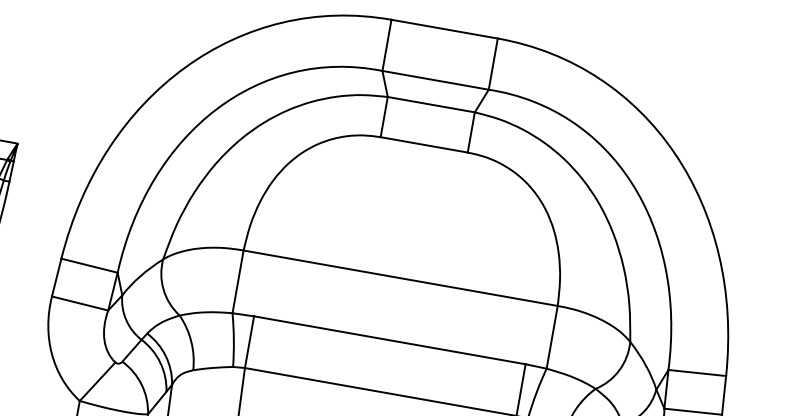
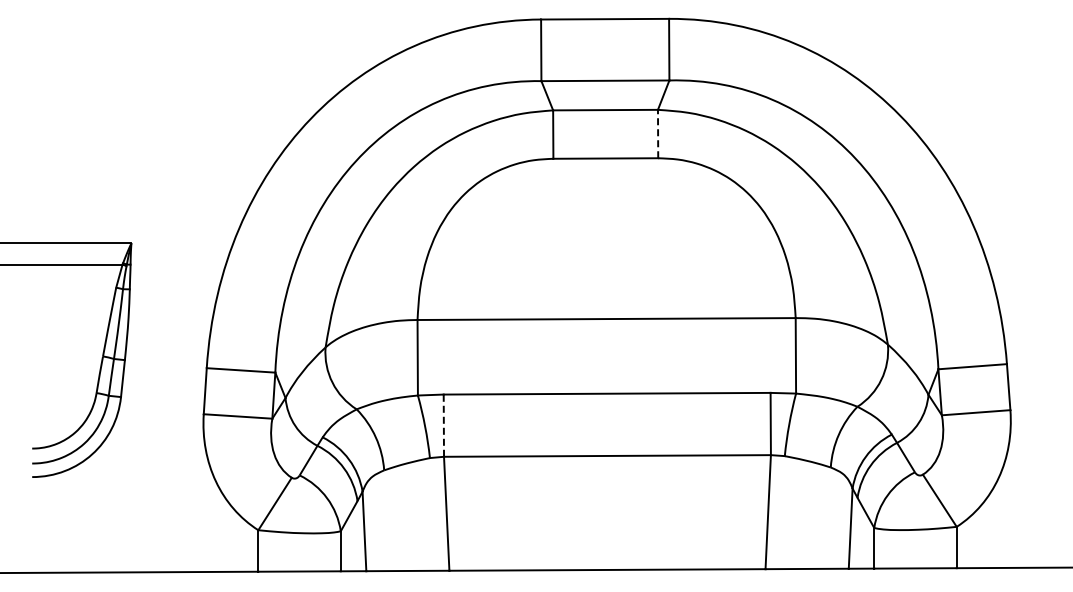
line: (471, 132) -> (658, 133), solid -> dashed
line: (249, 341) -> (443, 425), solid -> dashed

